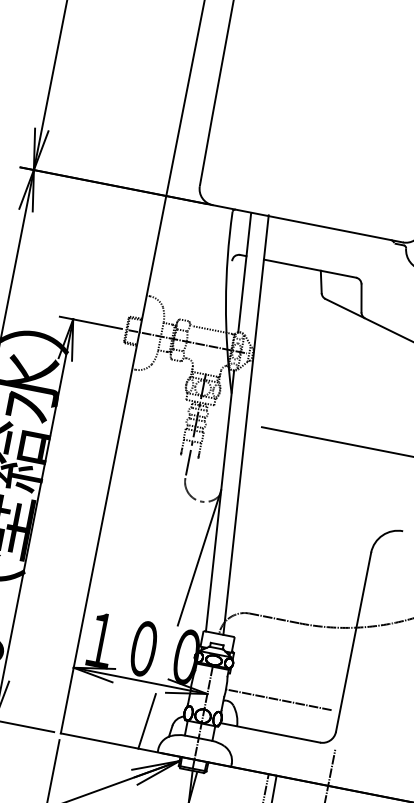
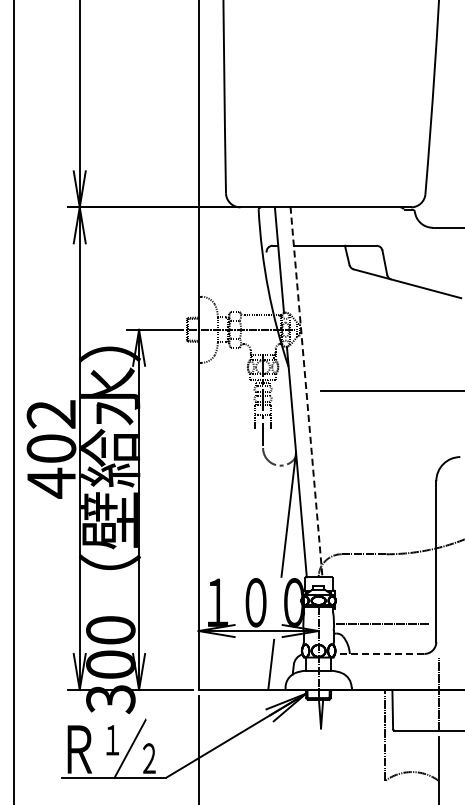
line: (246, 424) -> (306, 391), solid -> dashed
line: (270, 732) -> (379, 653), solid -> dashed

